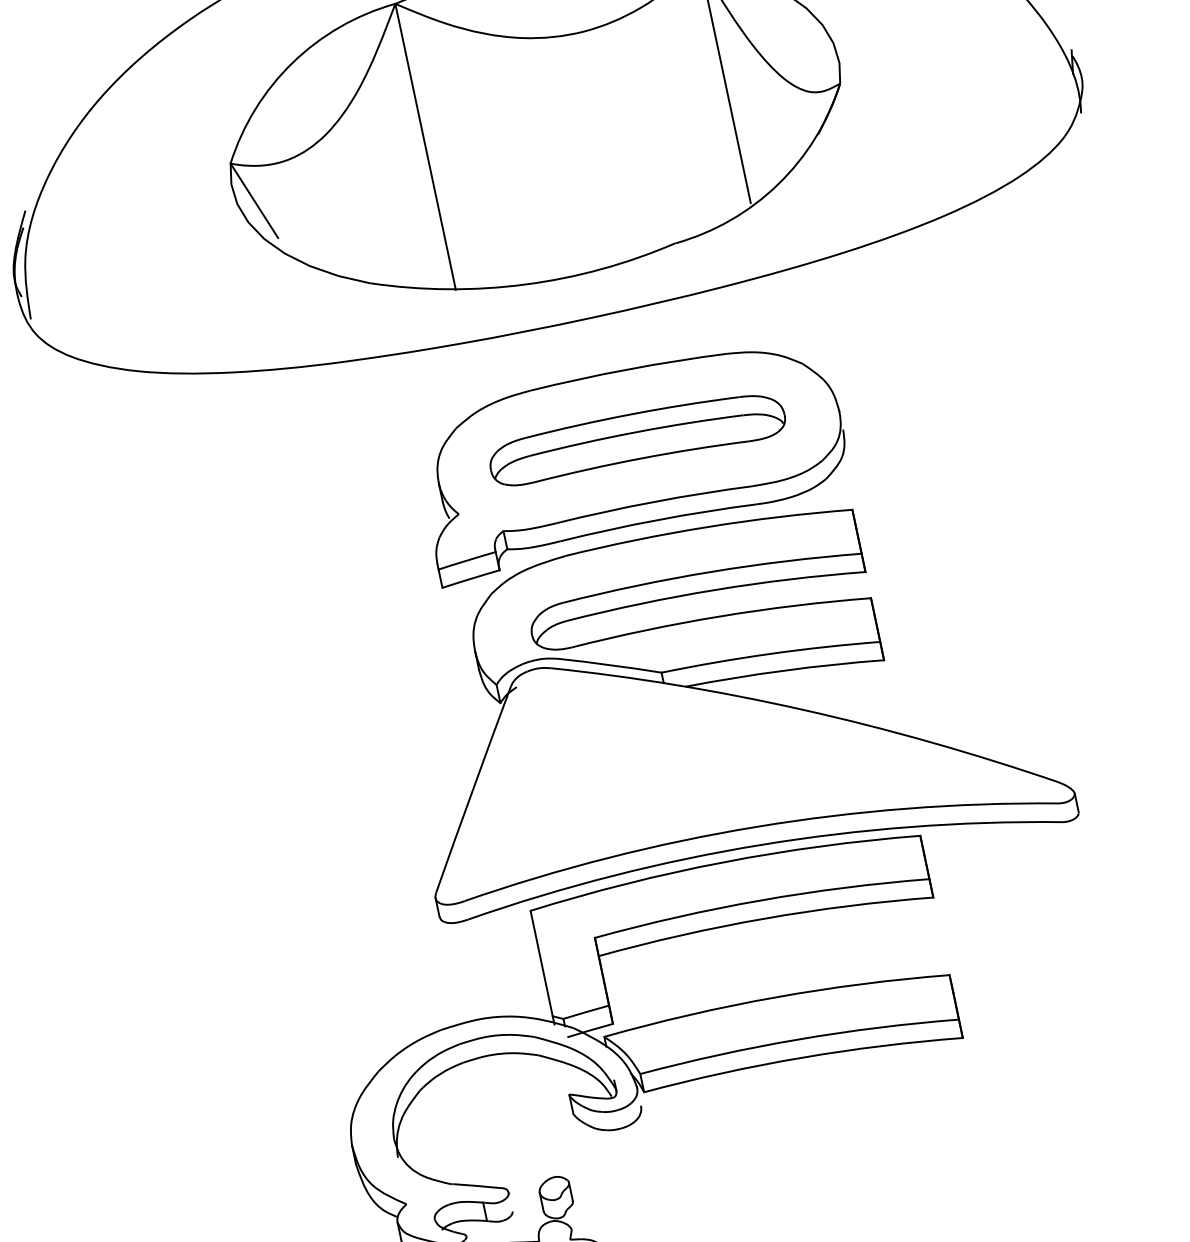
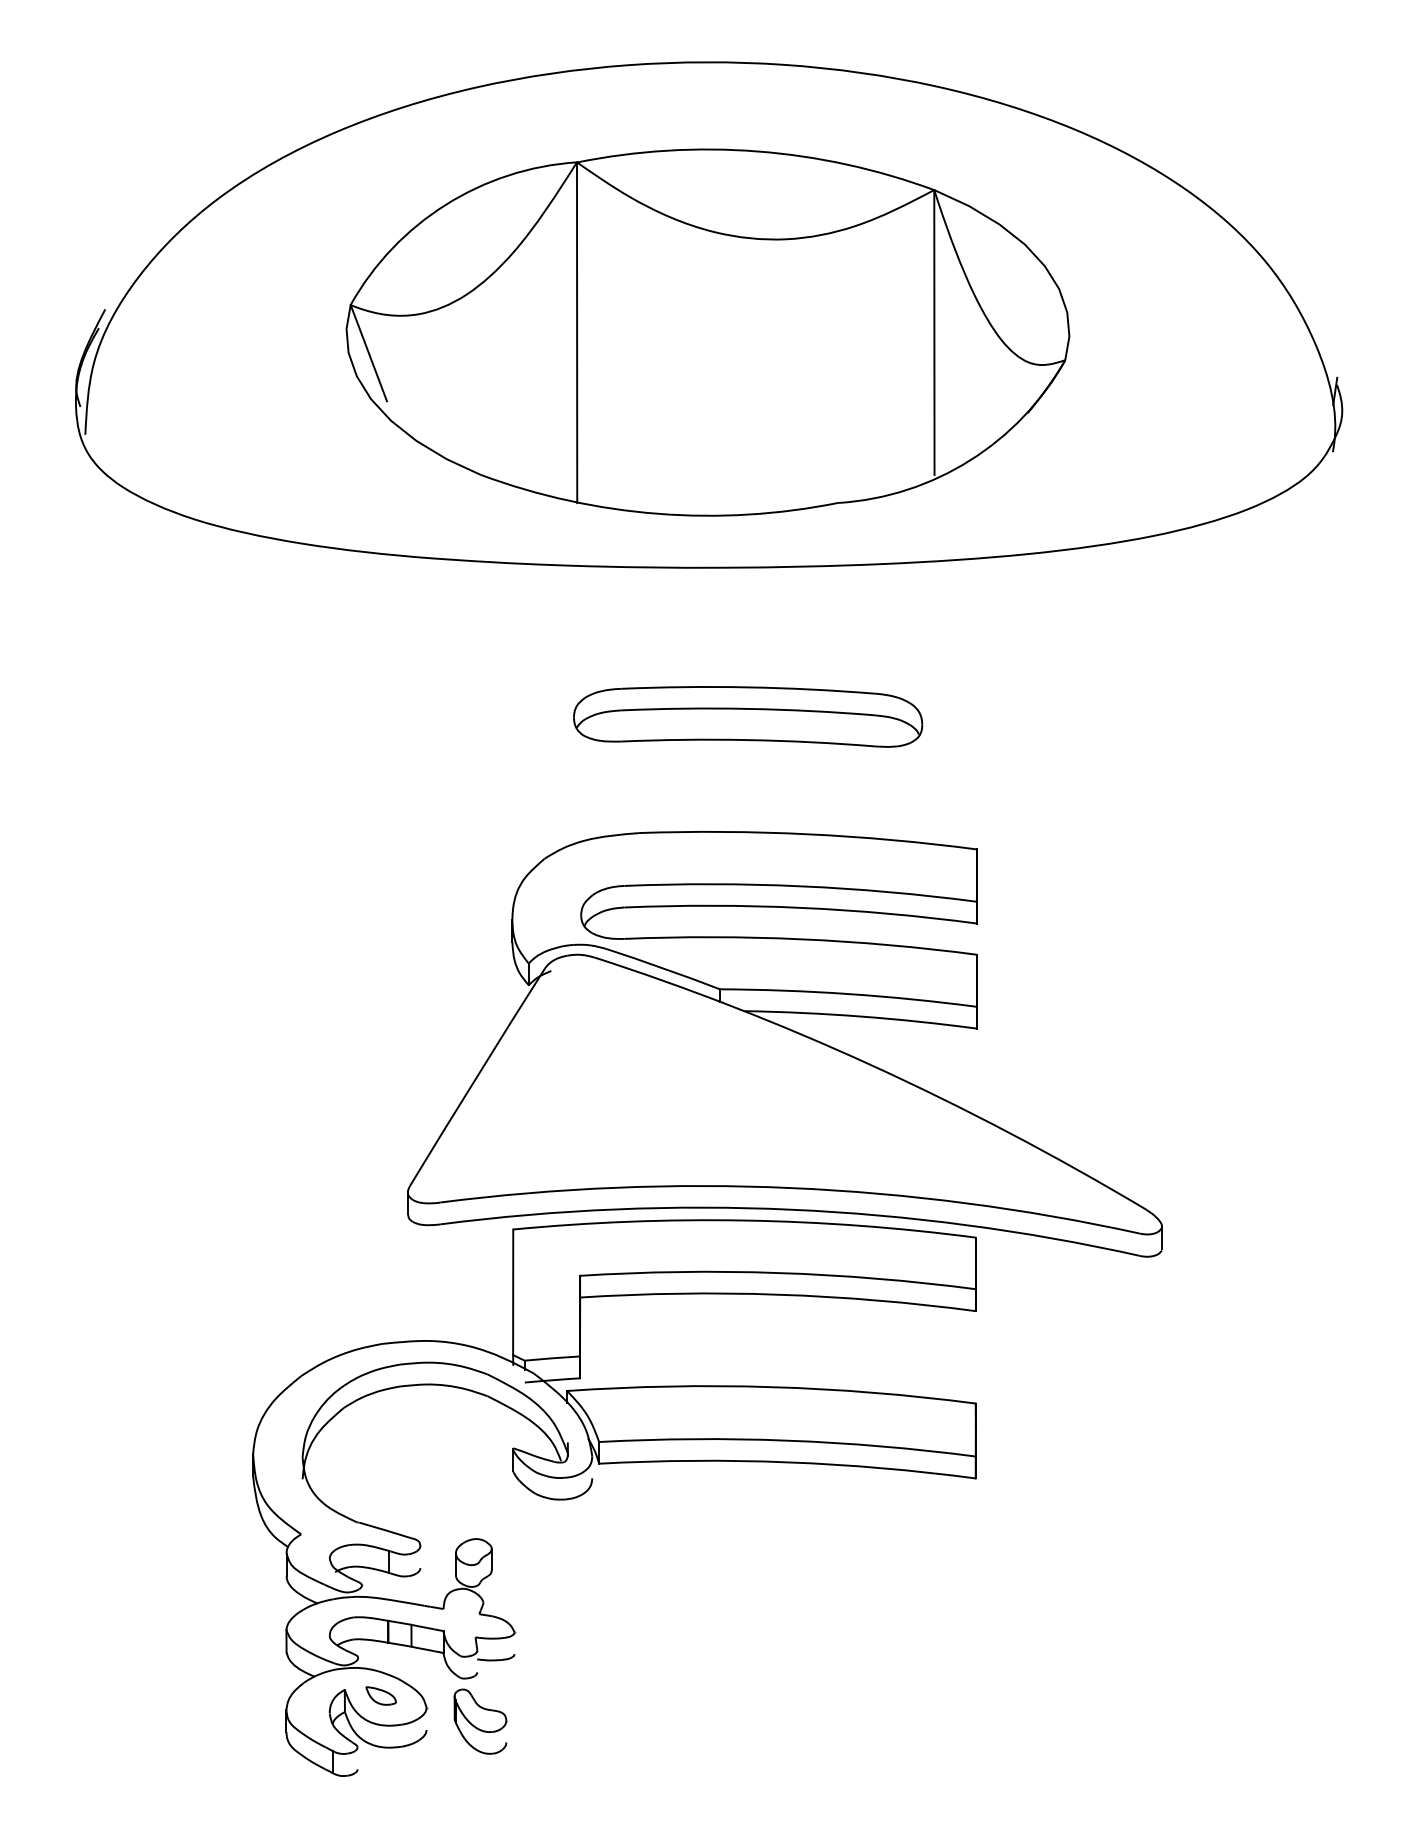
part: (631, 458) -> (737, 737), removed

